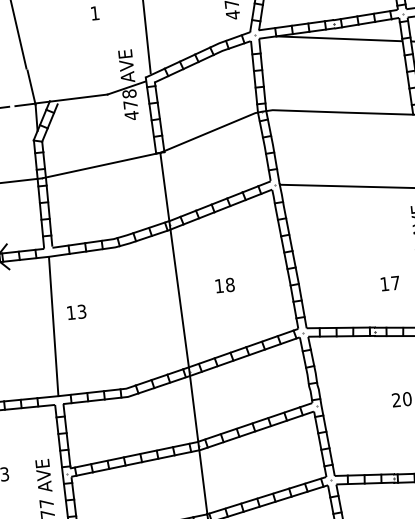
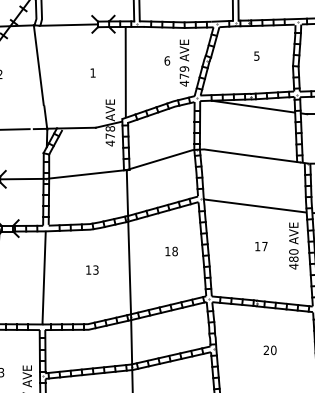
text: (390, 283) -> (261, 246), moved
text: (224, 285) -> (171, 251), moved
text: (76, 311) -> (92, 269), moved

